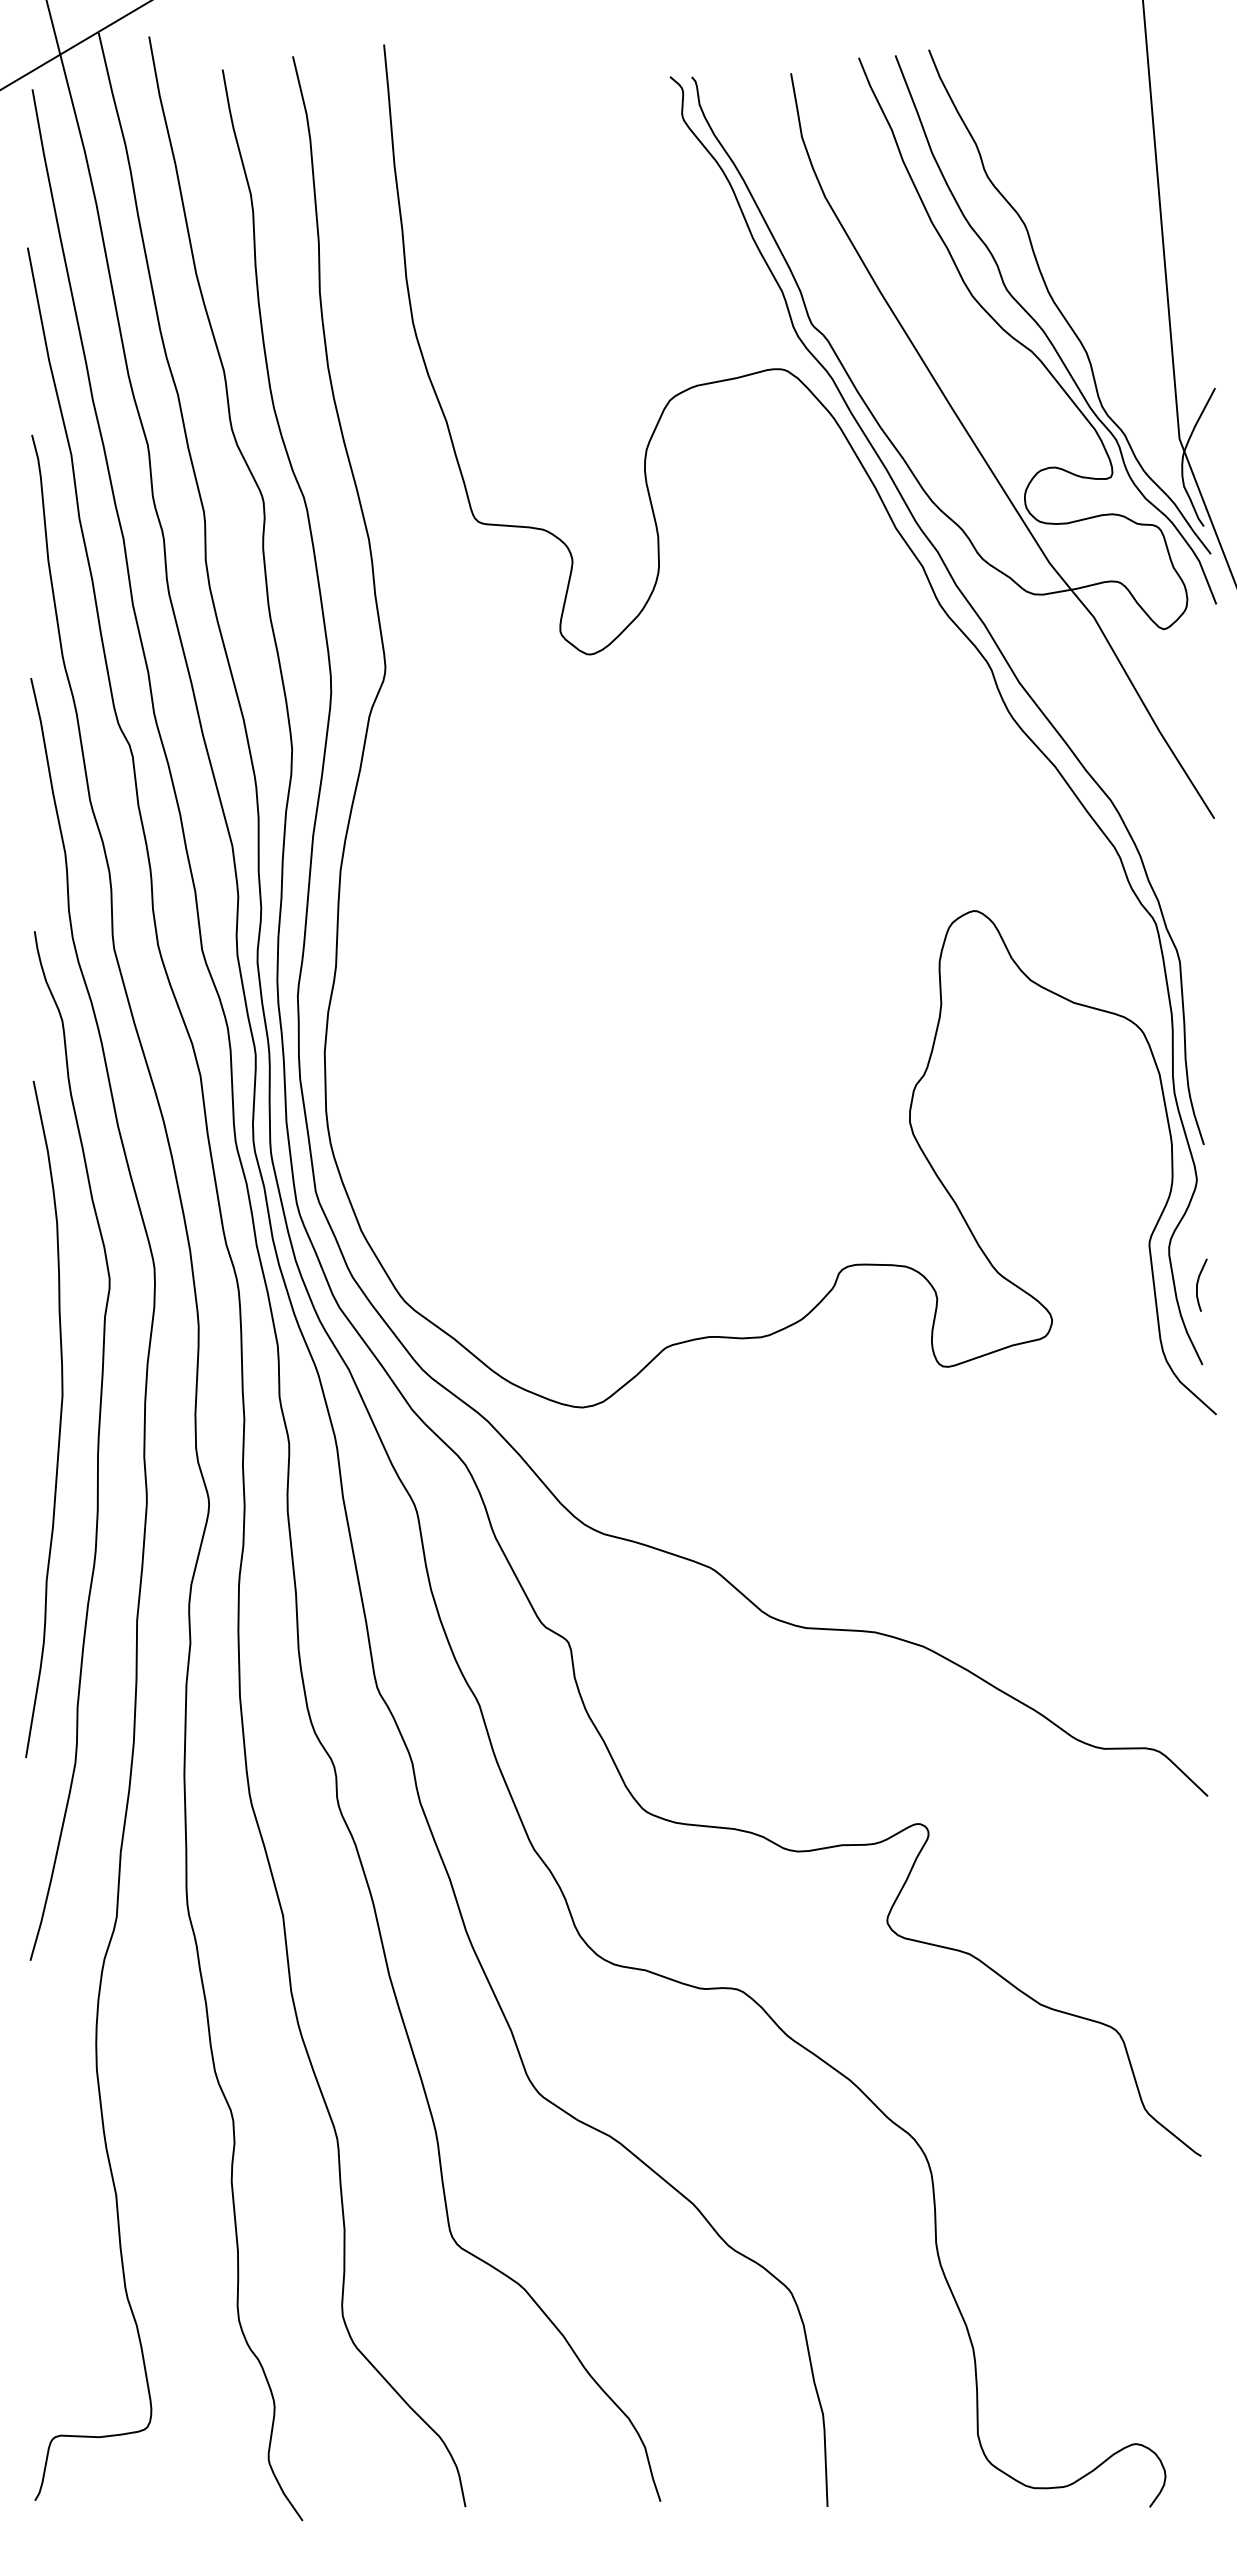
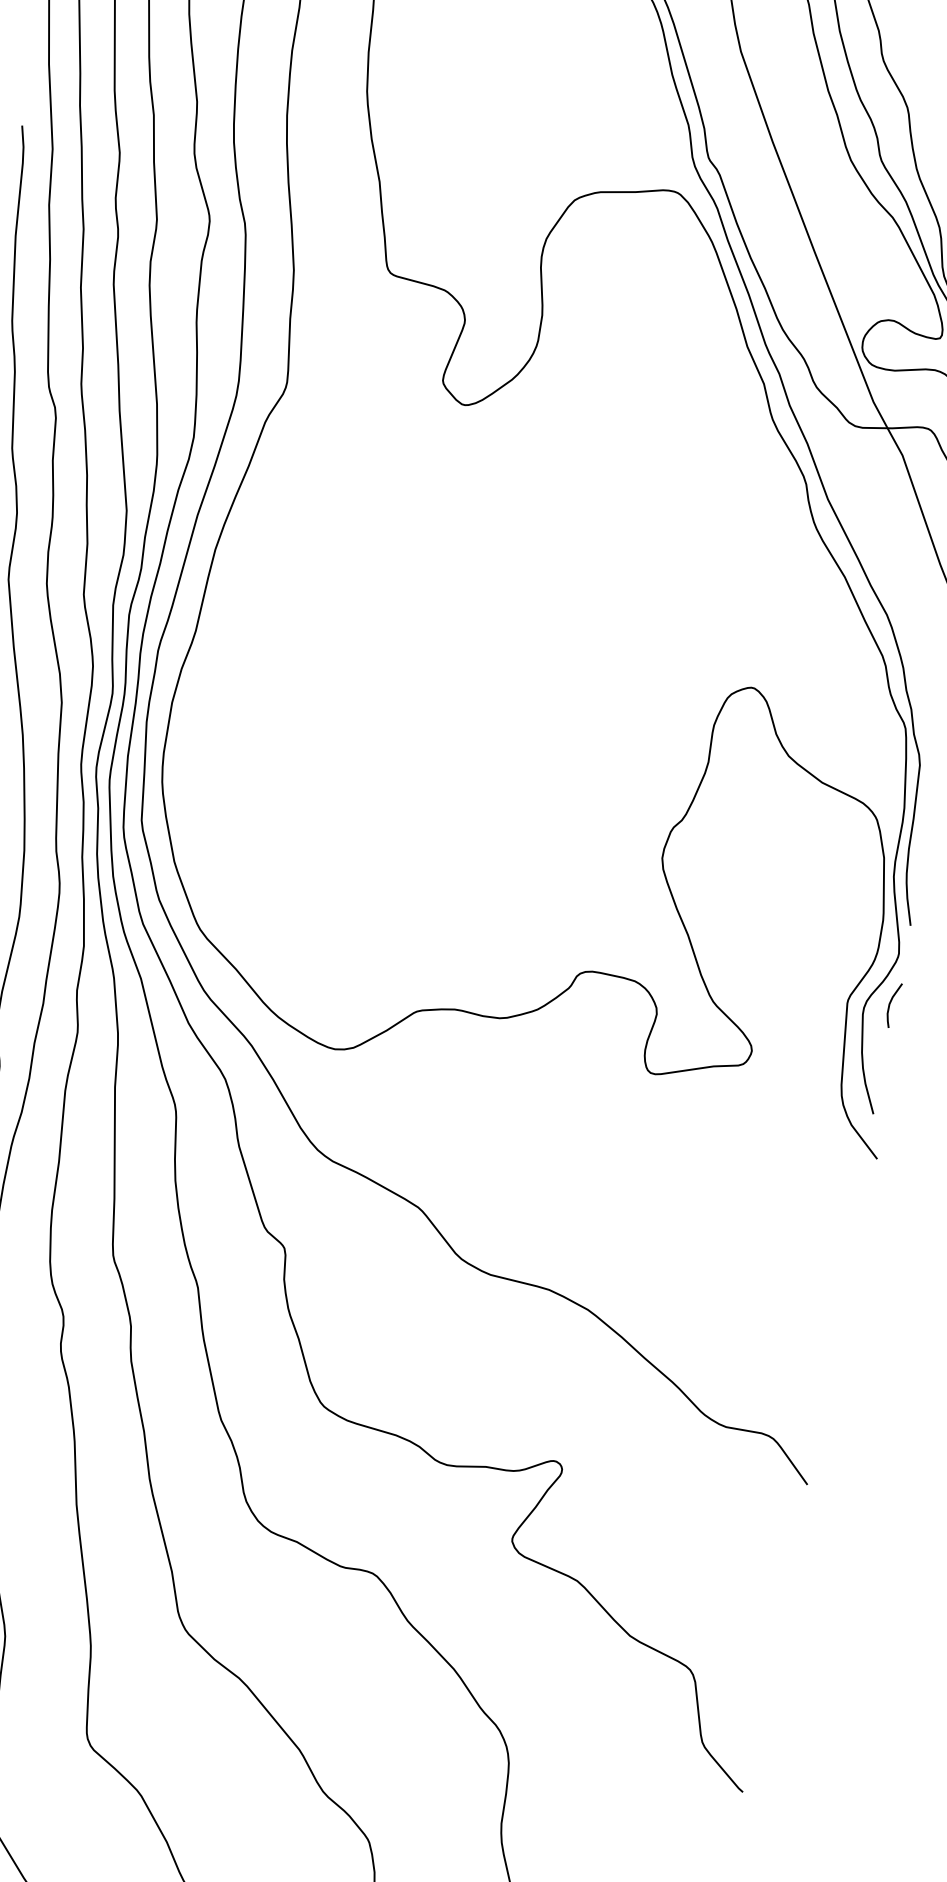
curve: (1198, 1283) -> (890, 1003), moved

